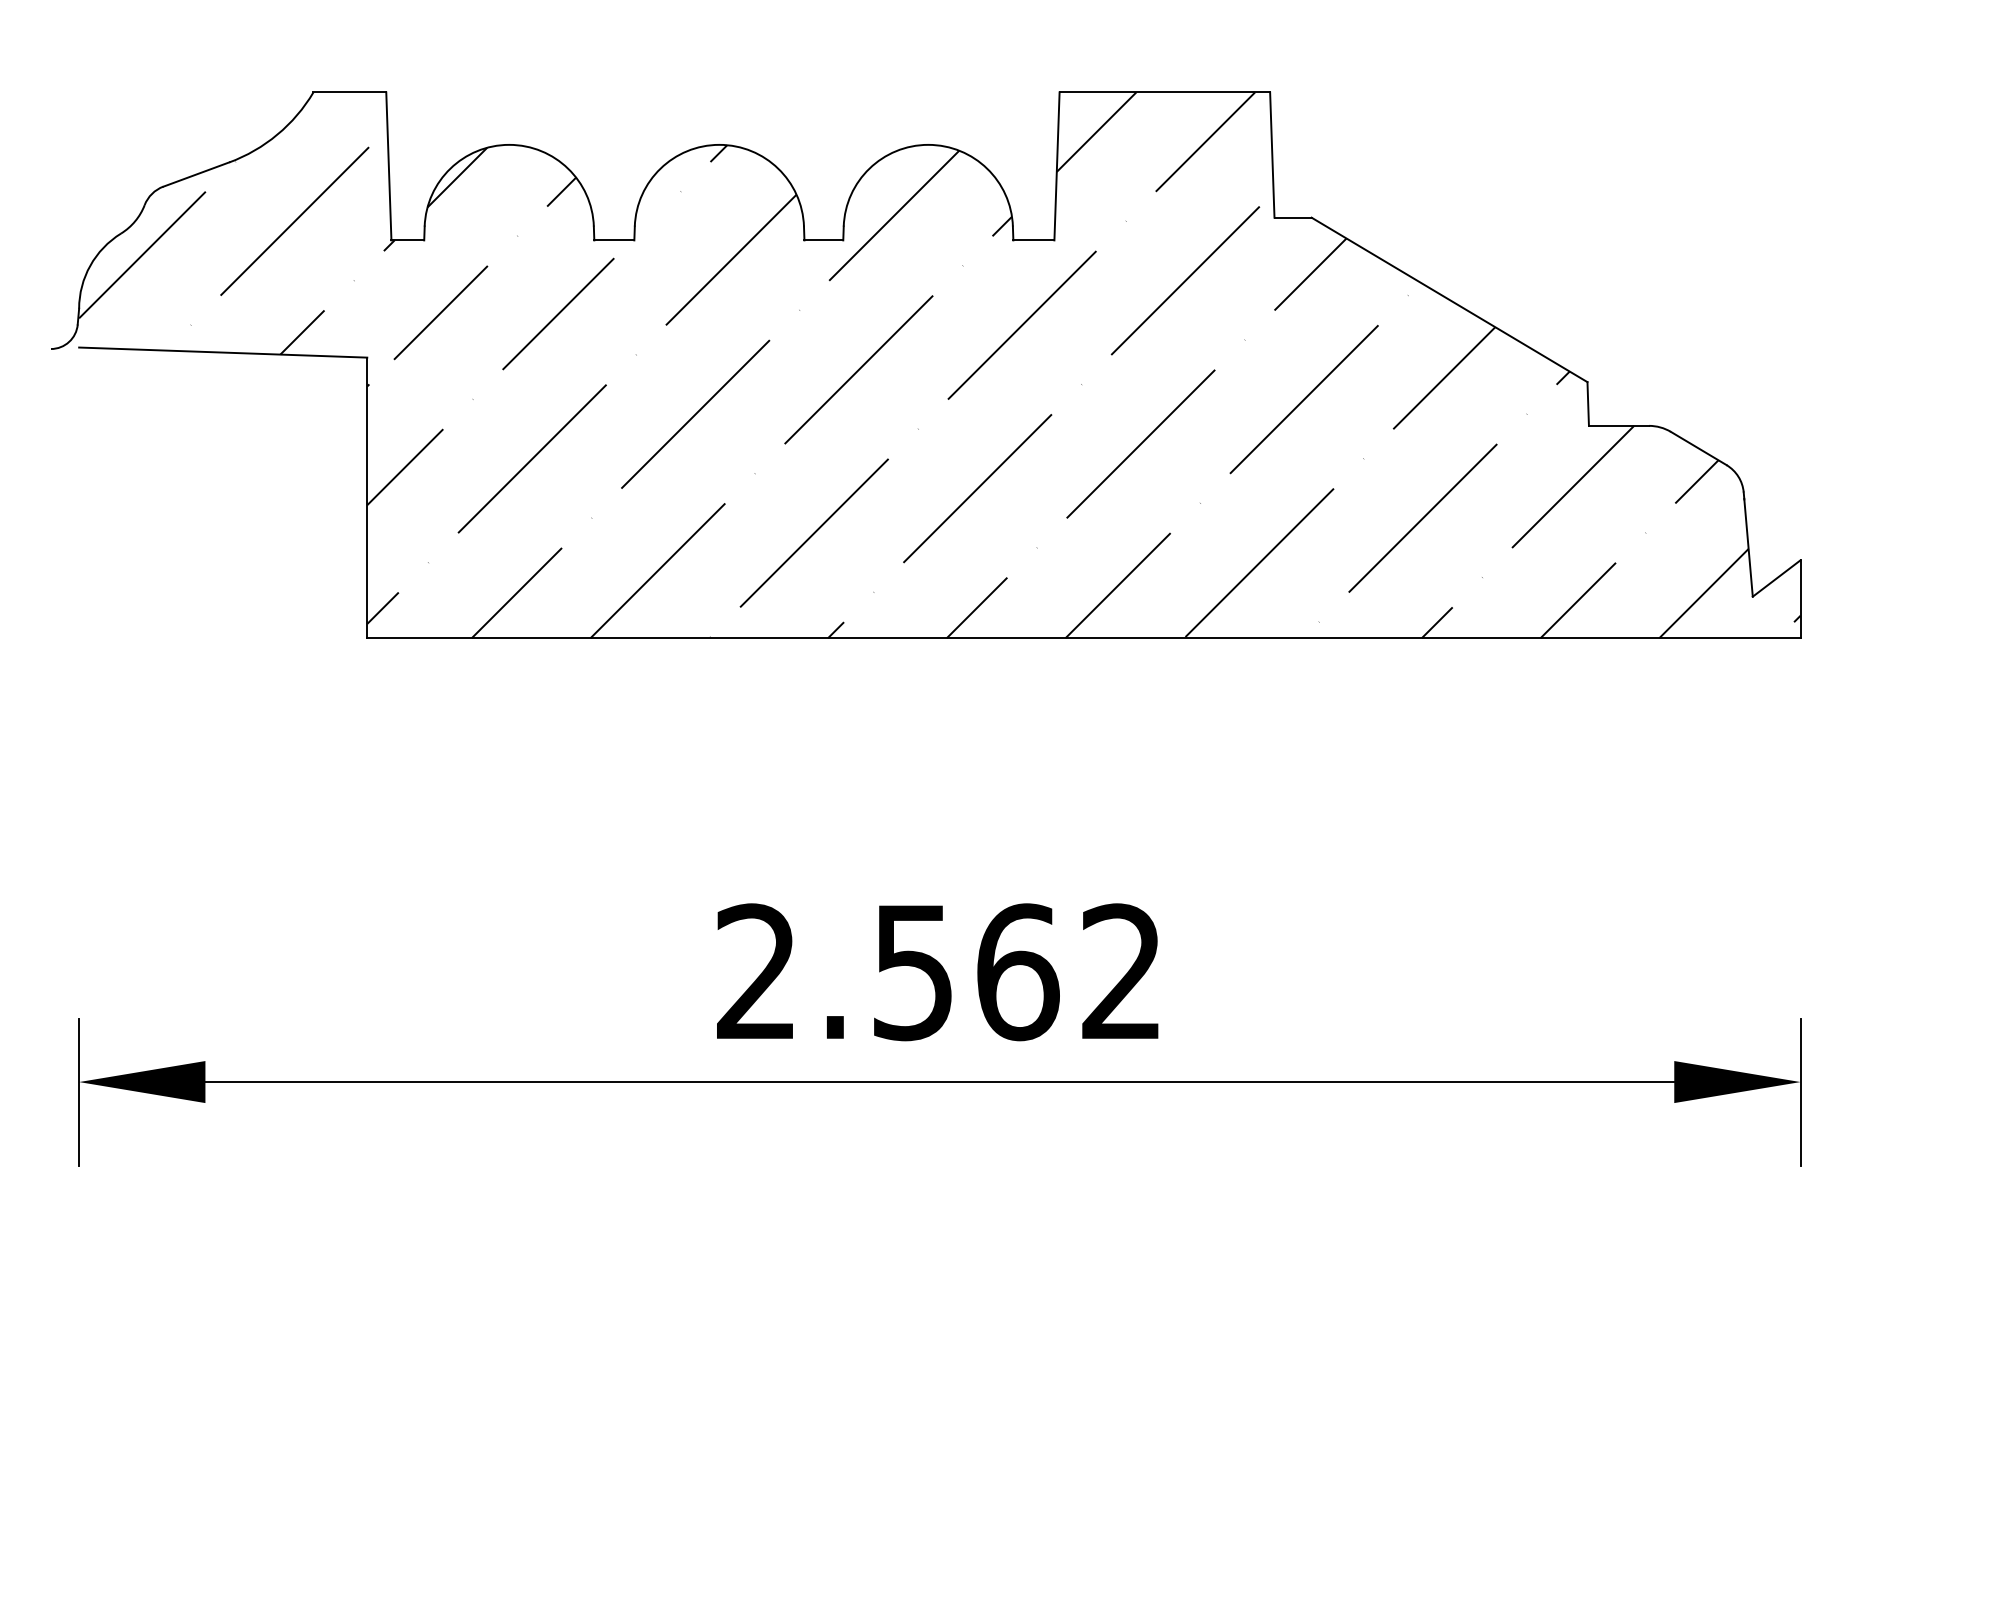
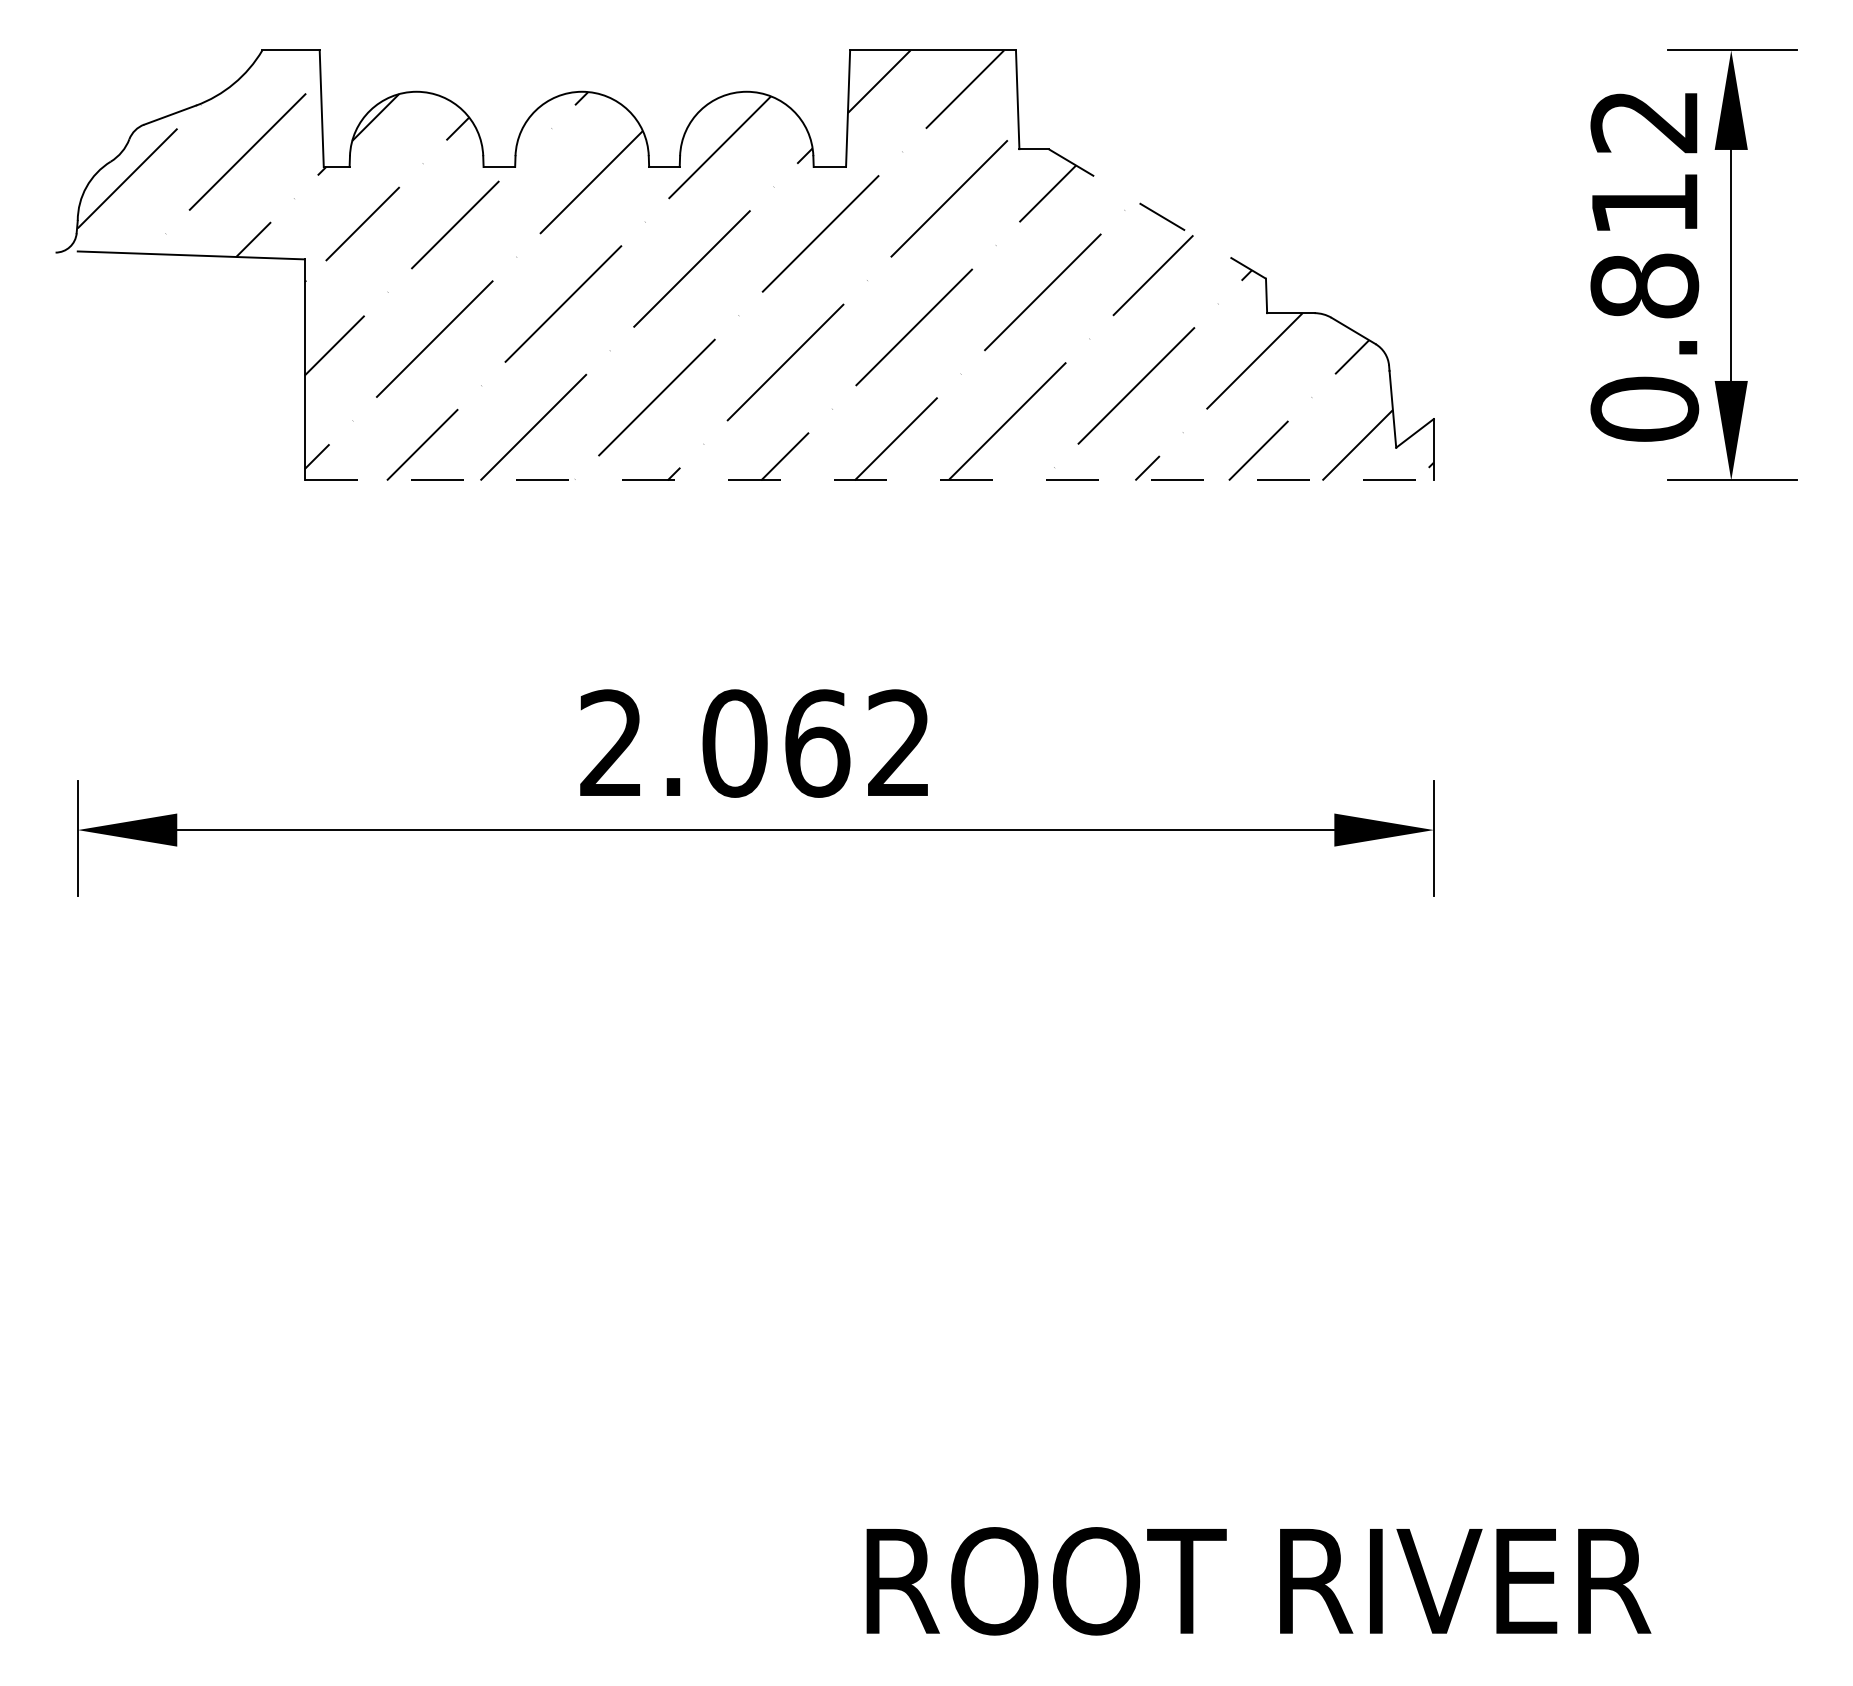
line: (1449, 300) -> (1157, 214), solid -> dashed
line: (1084, 638) -> (869, 480), solid -> dashed
text: (912, 972) -> (734, 743), 2.562 -> 2.062

